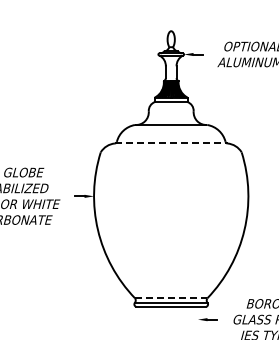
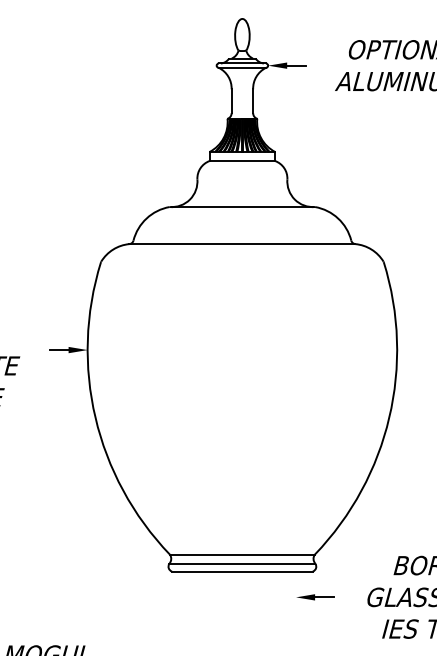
line: (171, 143) -> (242, 244), dashed -> solid
line: (171, 298) -> (242, 554), dashed -> solid

